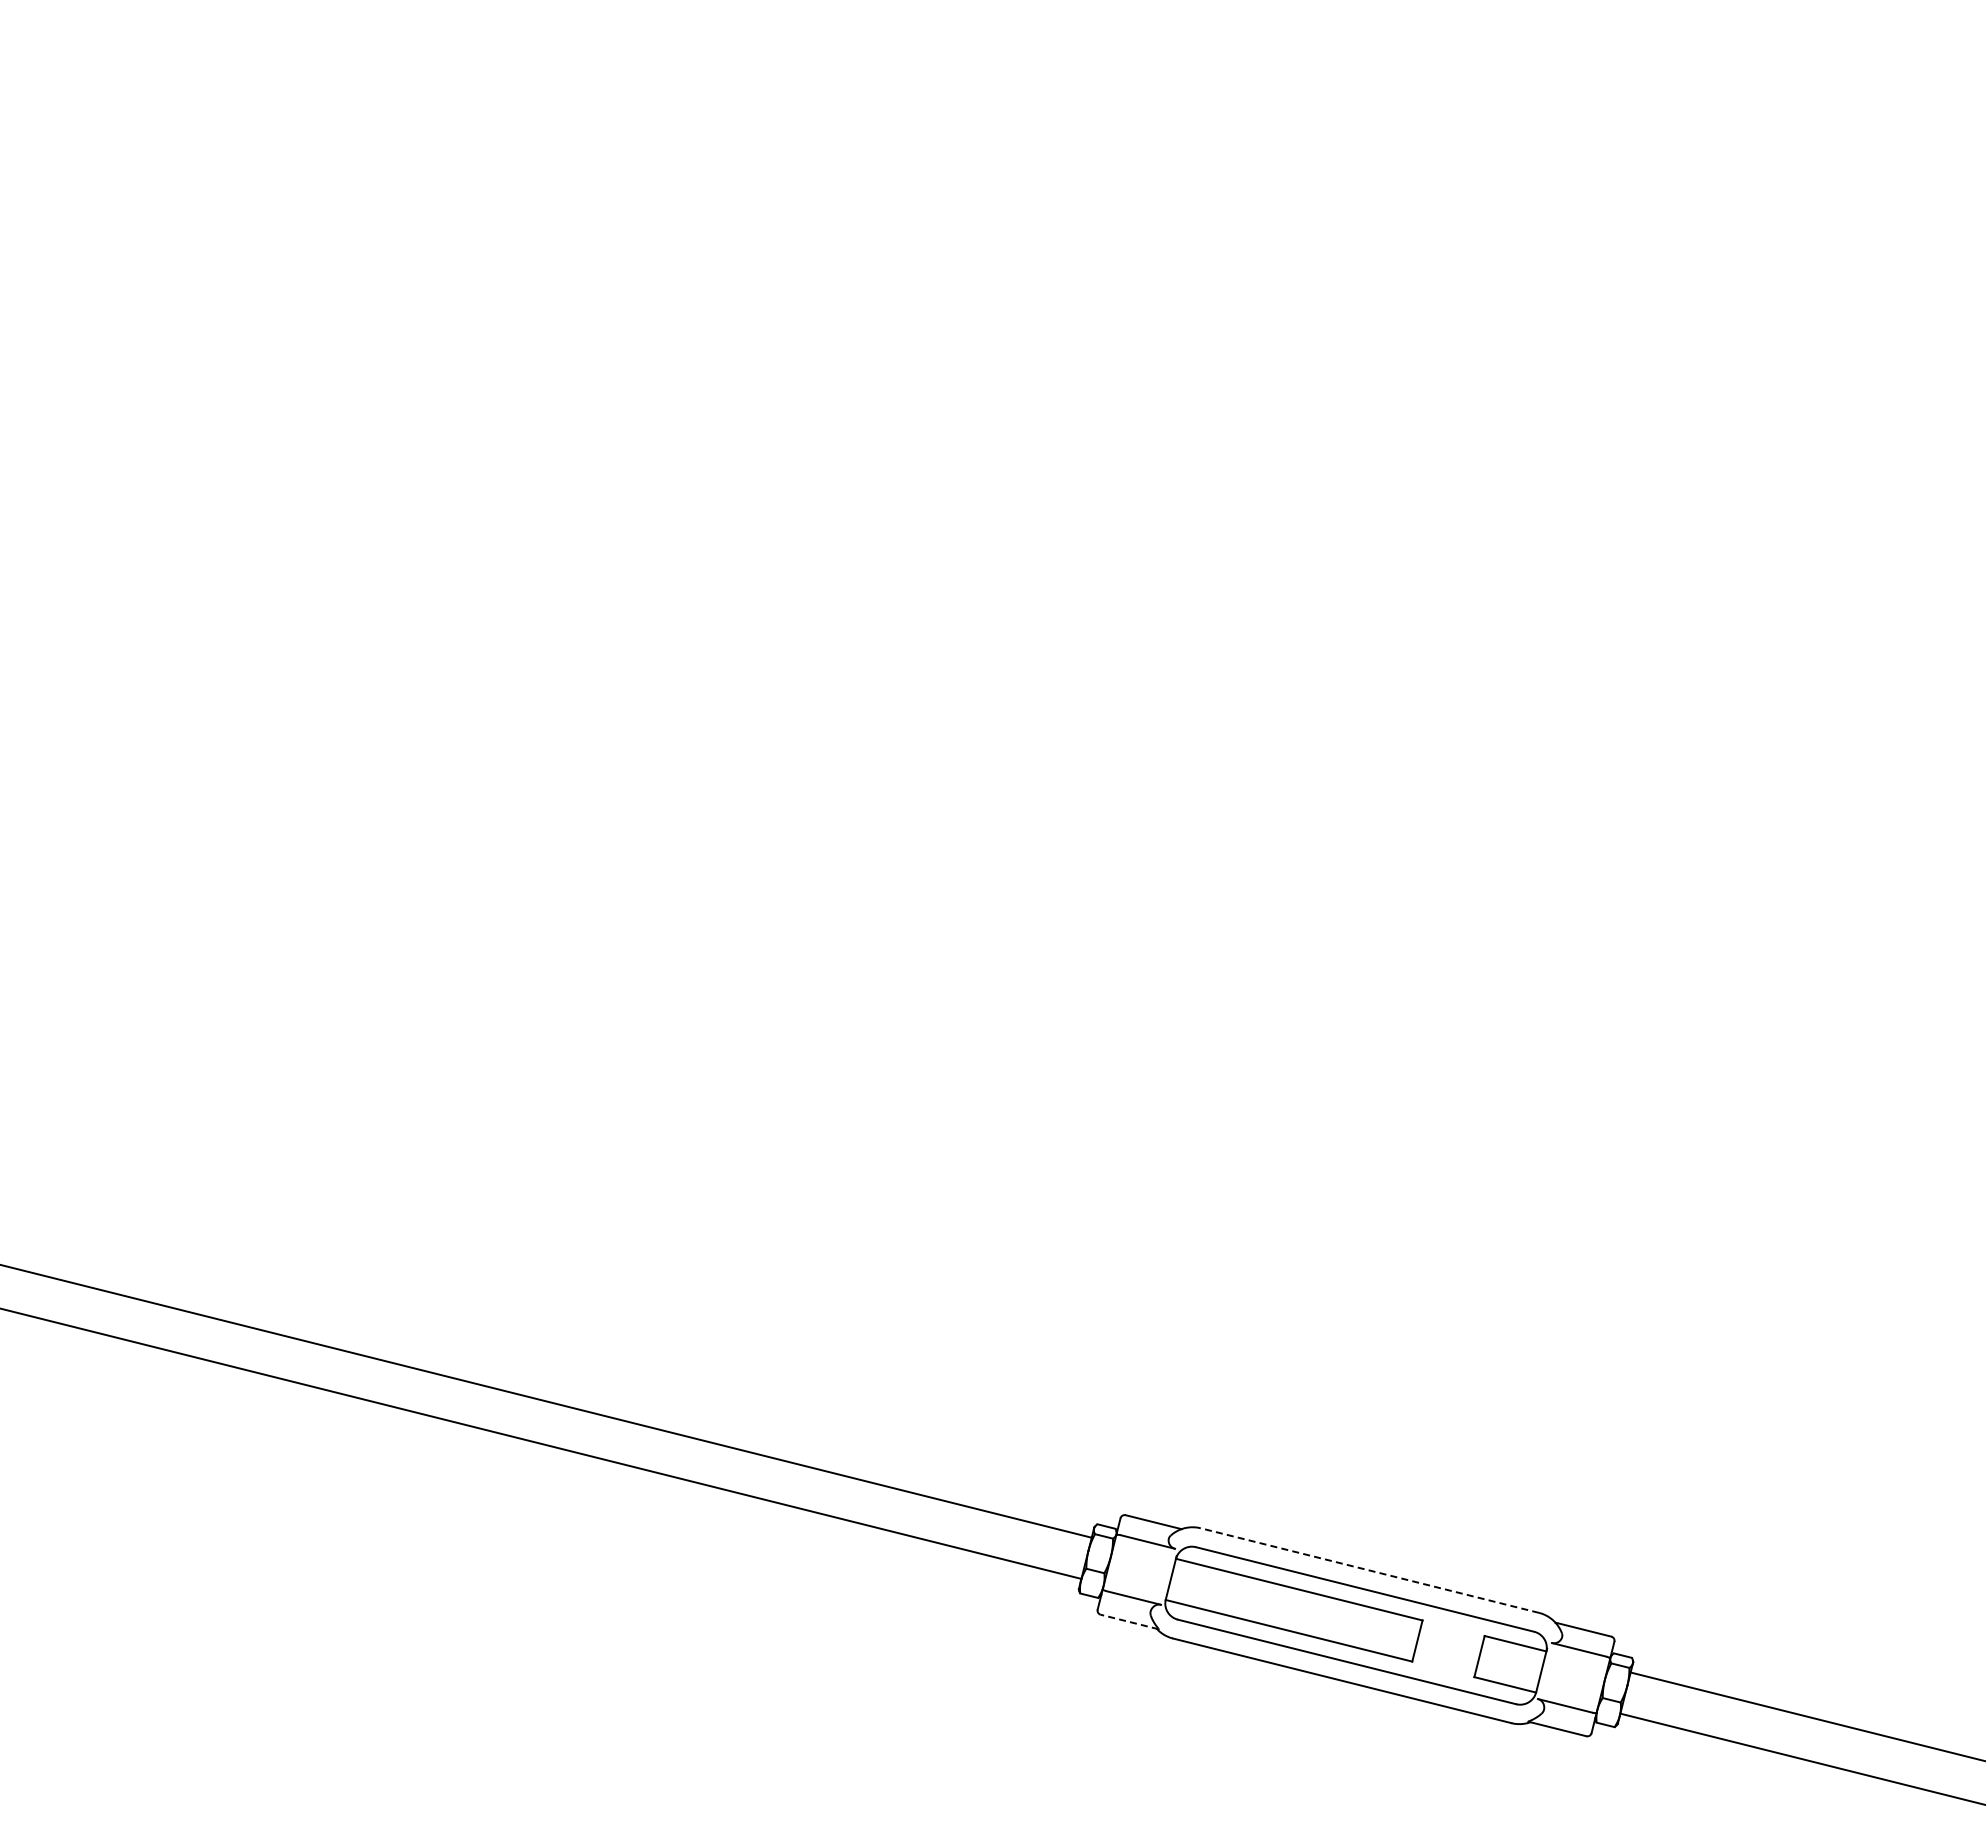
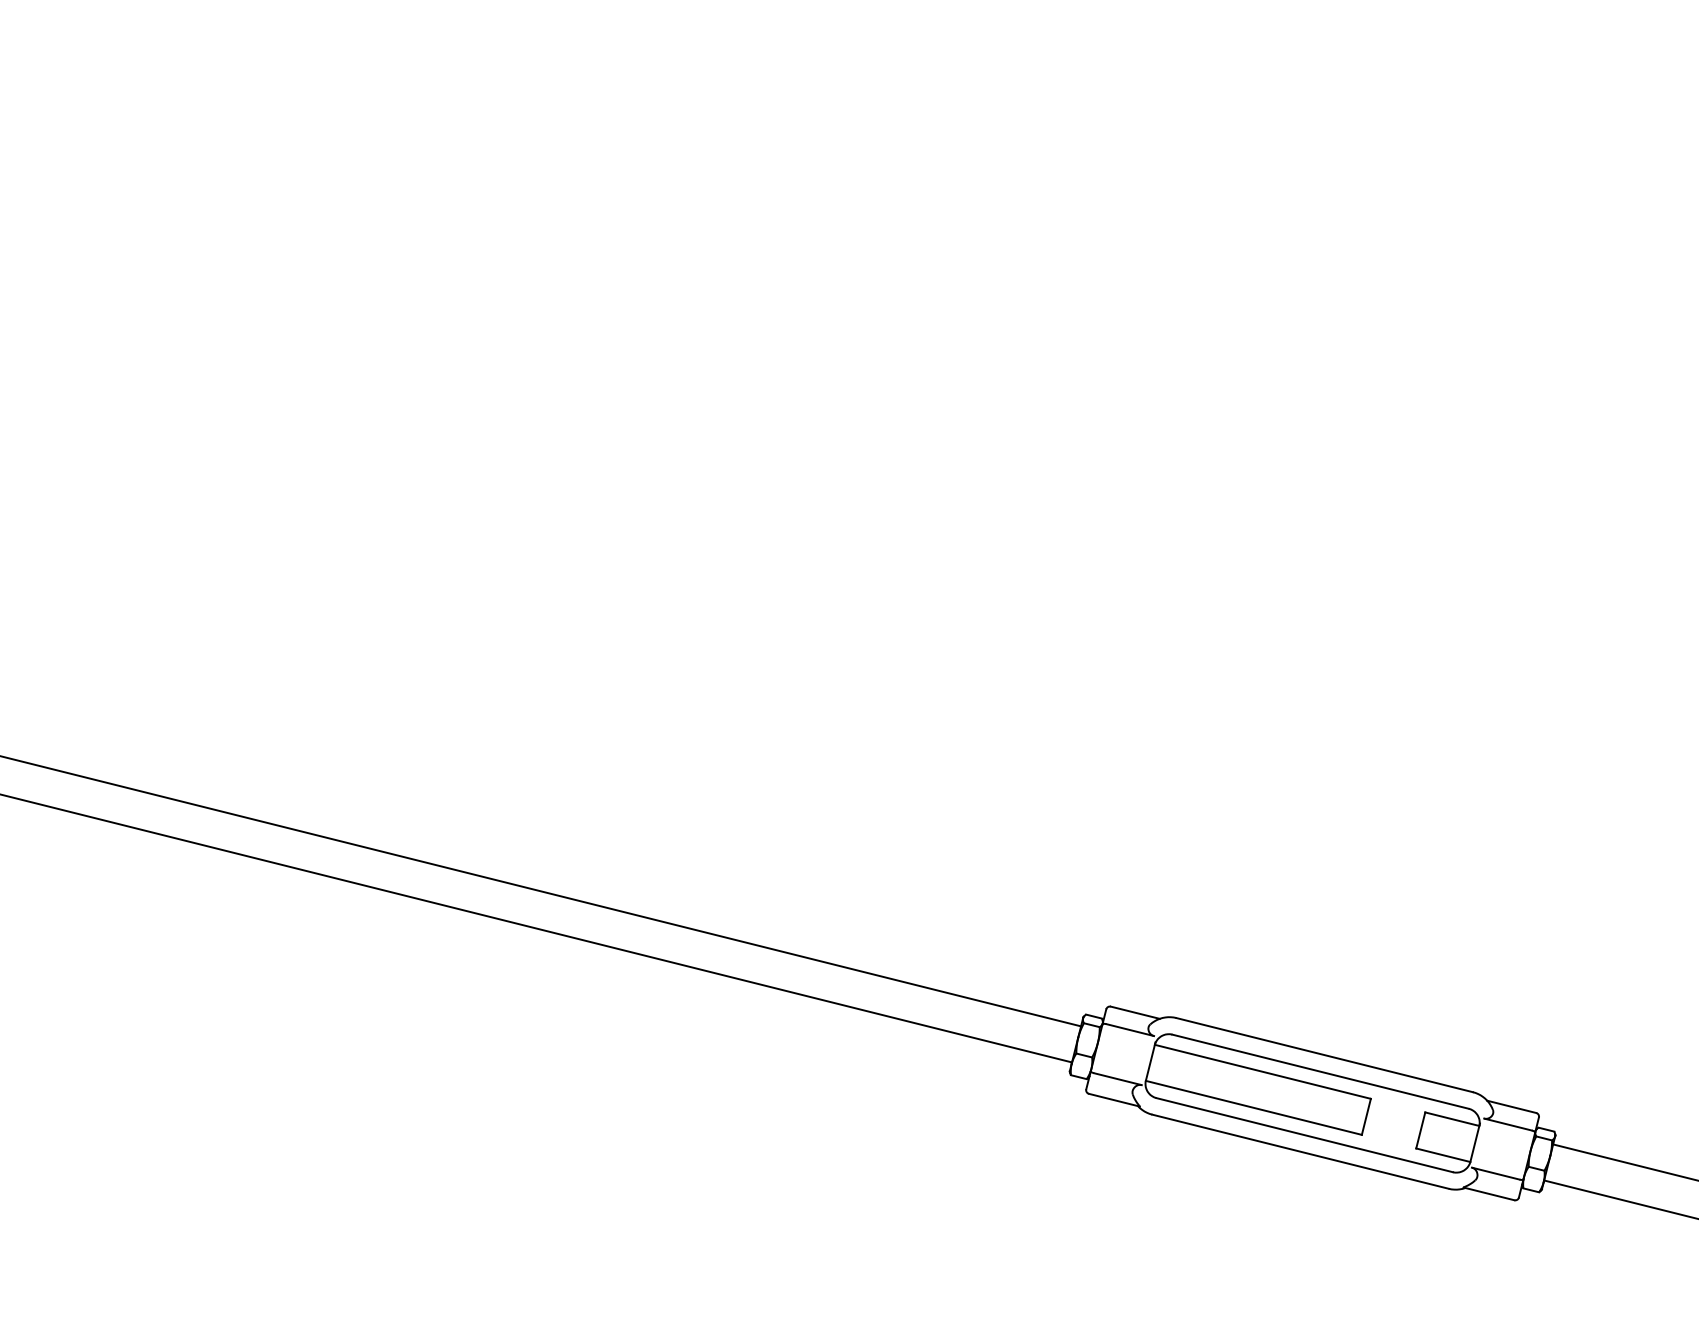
line: (1369, 1570) -> (1324, 1055), dashed -> solid
line: (1129, 1622) -> (1114, 1100), dashed -> solid

